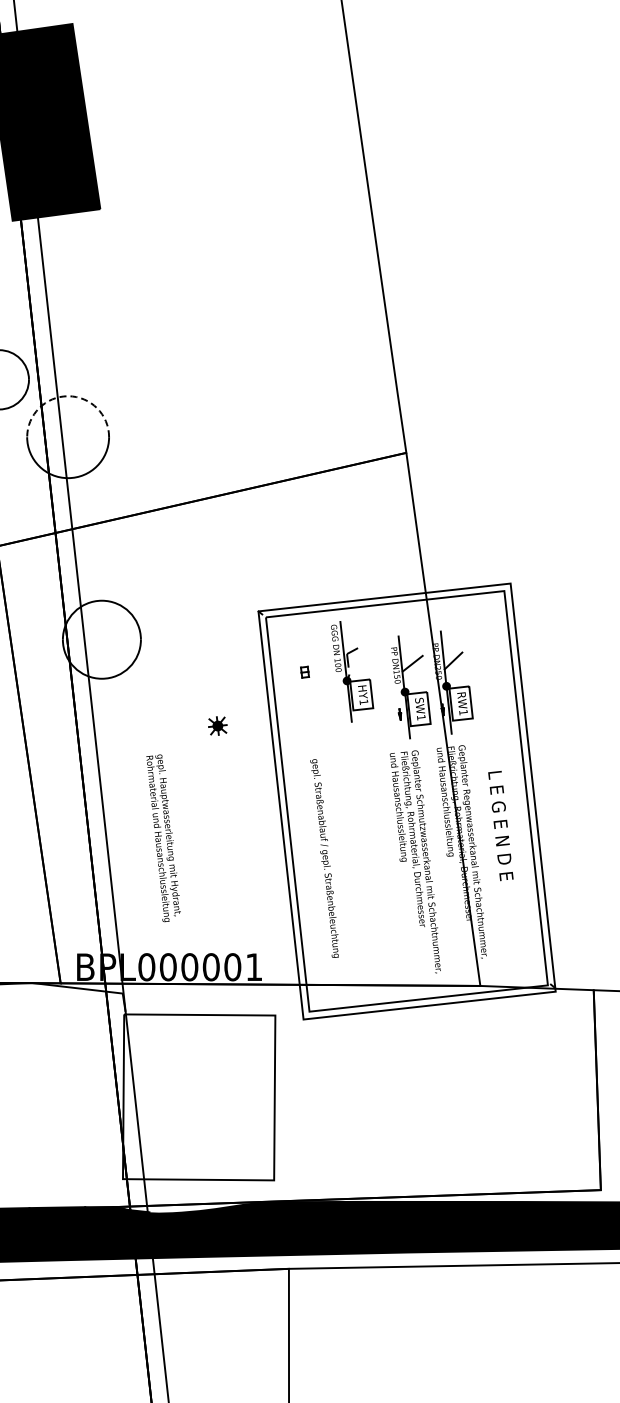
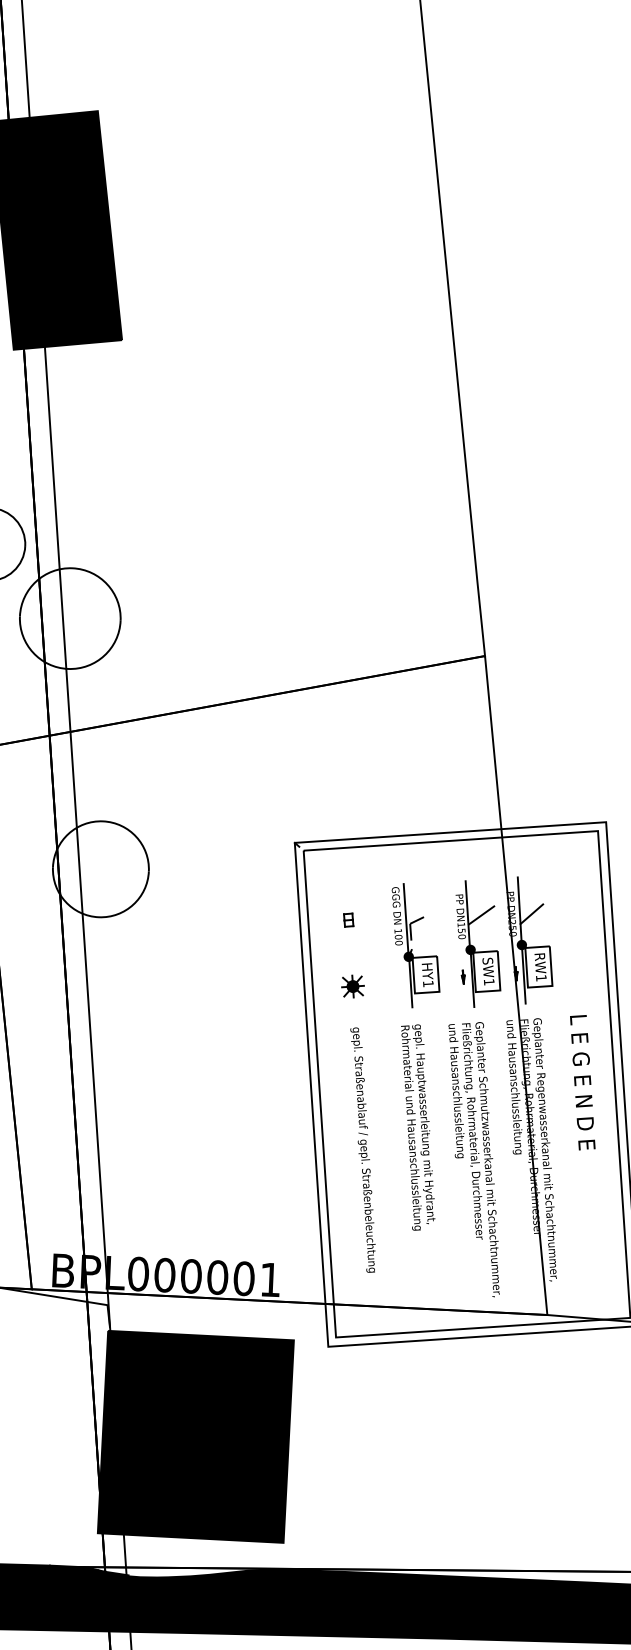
line: (68, 396) -> (72, 568), dashed -> solid
part: (352, 671) -> (415, 945), moved
part: (217, 725) -> (352, 985), moved
text: (500, 825) -> (582, 1082), moved
text: (163, 838) -> (417, 1127), moved
fill: (198, 1097) -> (195, 1436), added

